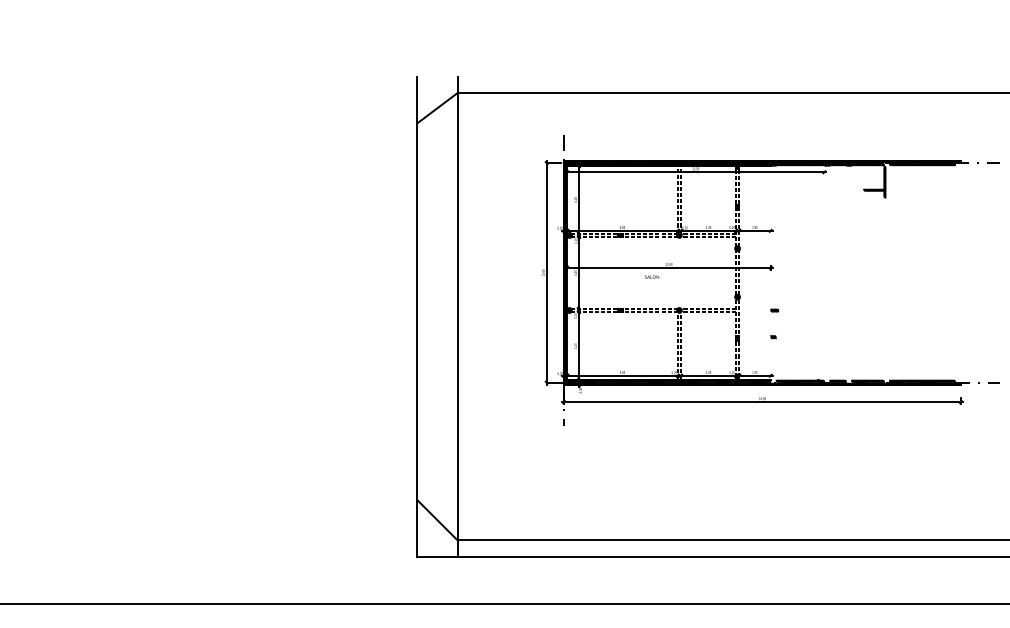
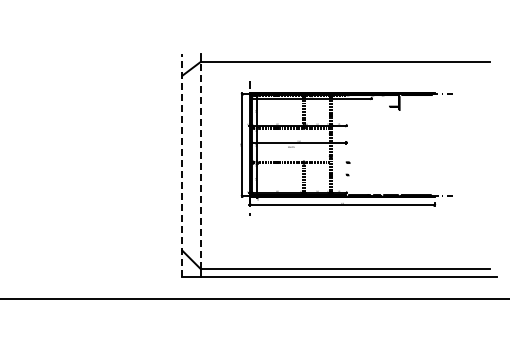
line: (417, 316) -> (182, 165), solid -> dashed
line: (458, 316) -> (201, 165), solid -> dashed

